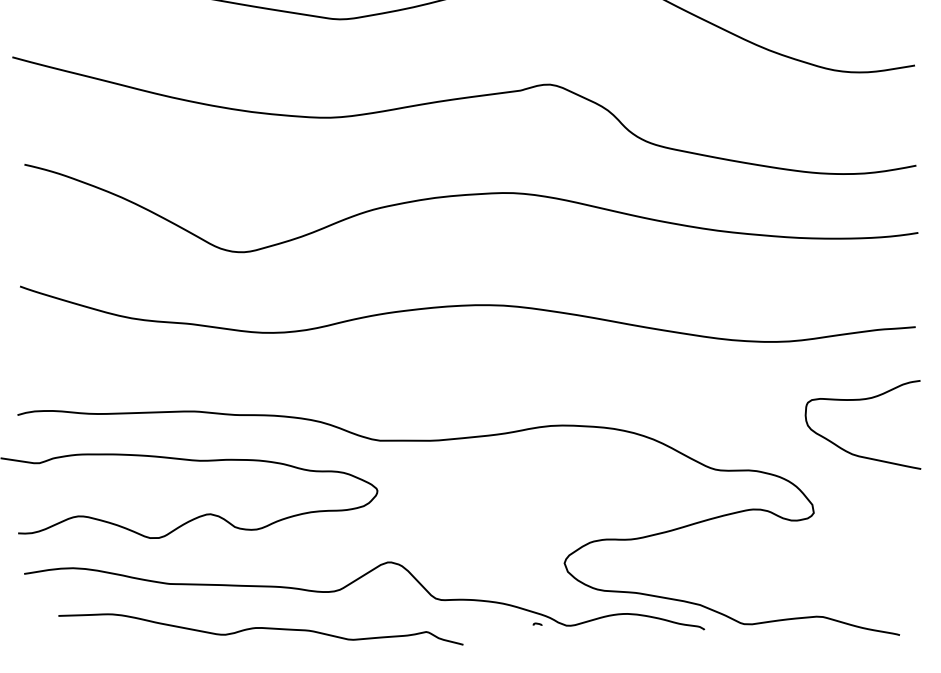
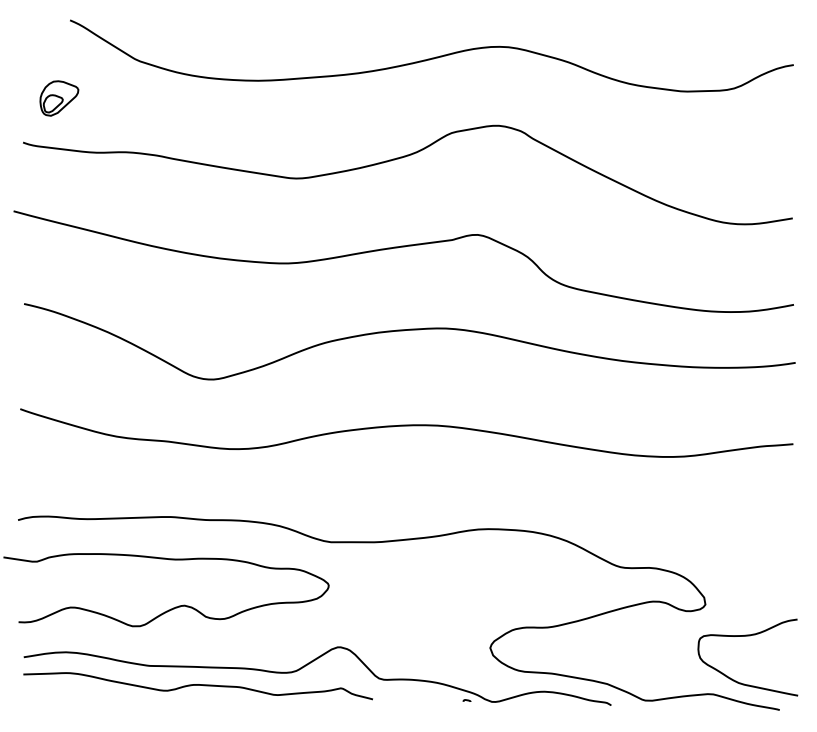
curve: (862, 400) -> (747, 636), moved
curve: (260, 628) -> (197, 685), moved

